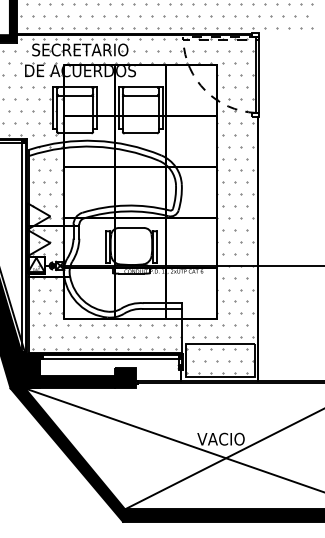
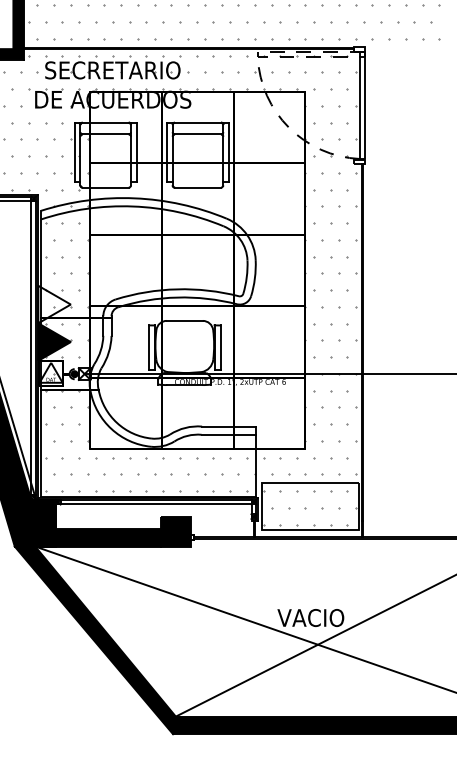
fill: (38, 242) -> (54, 341), added

